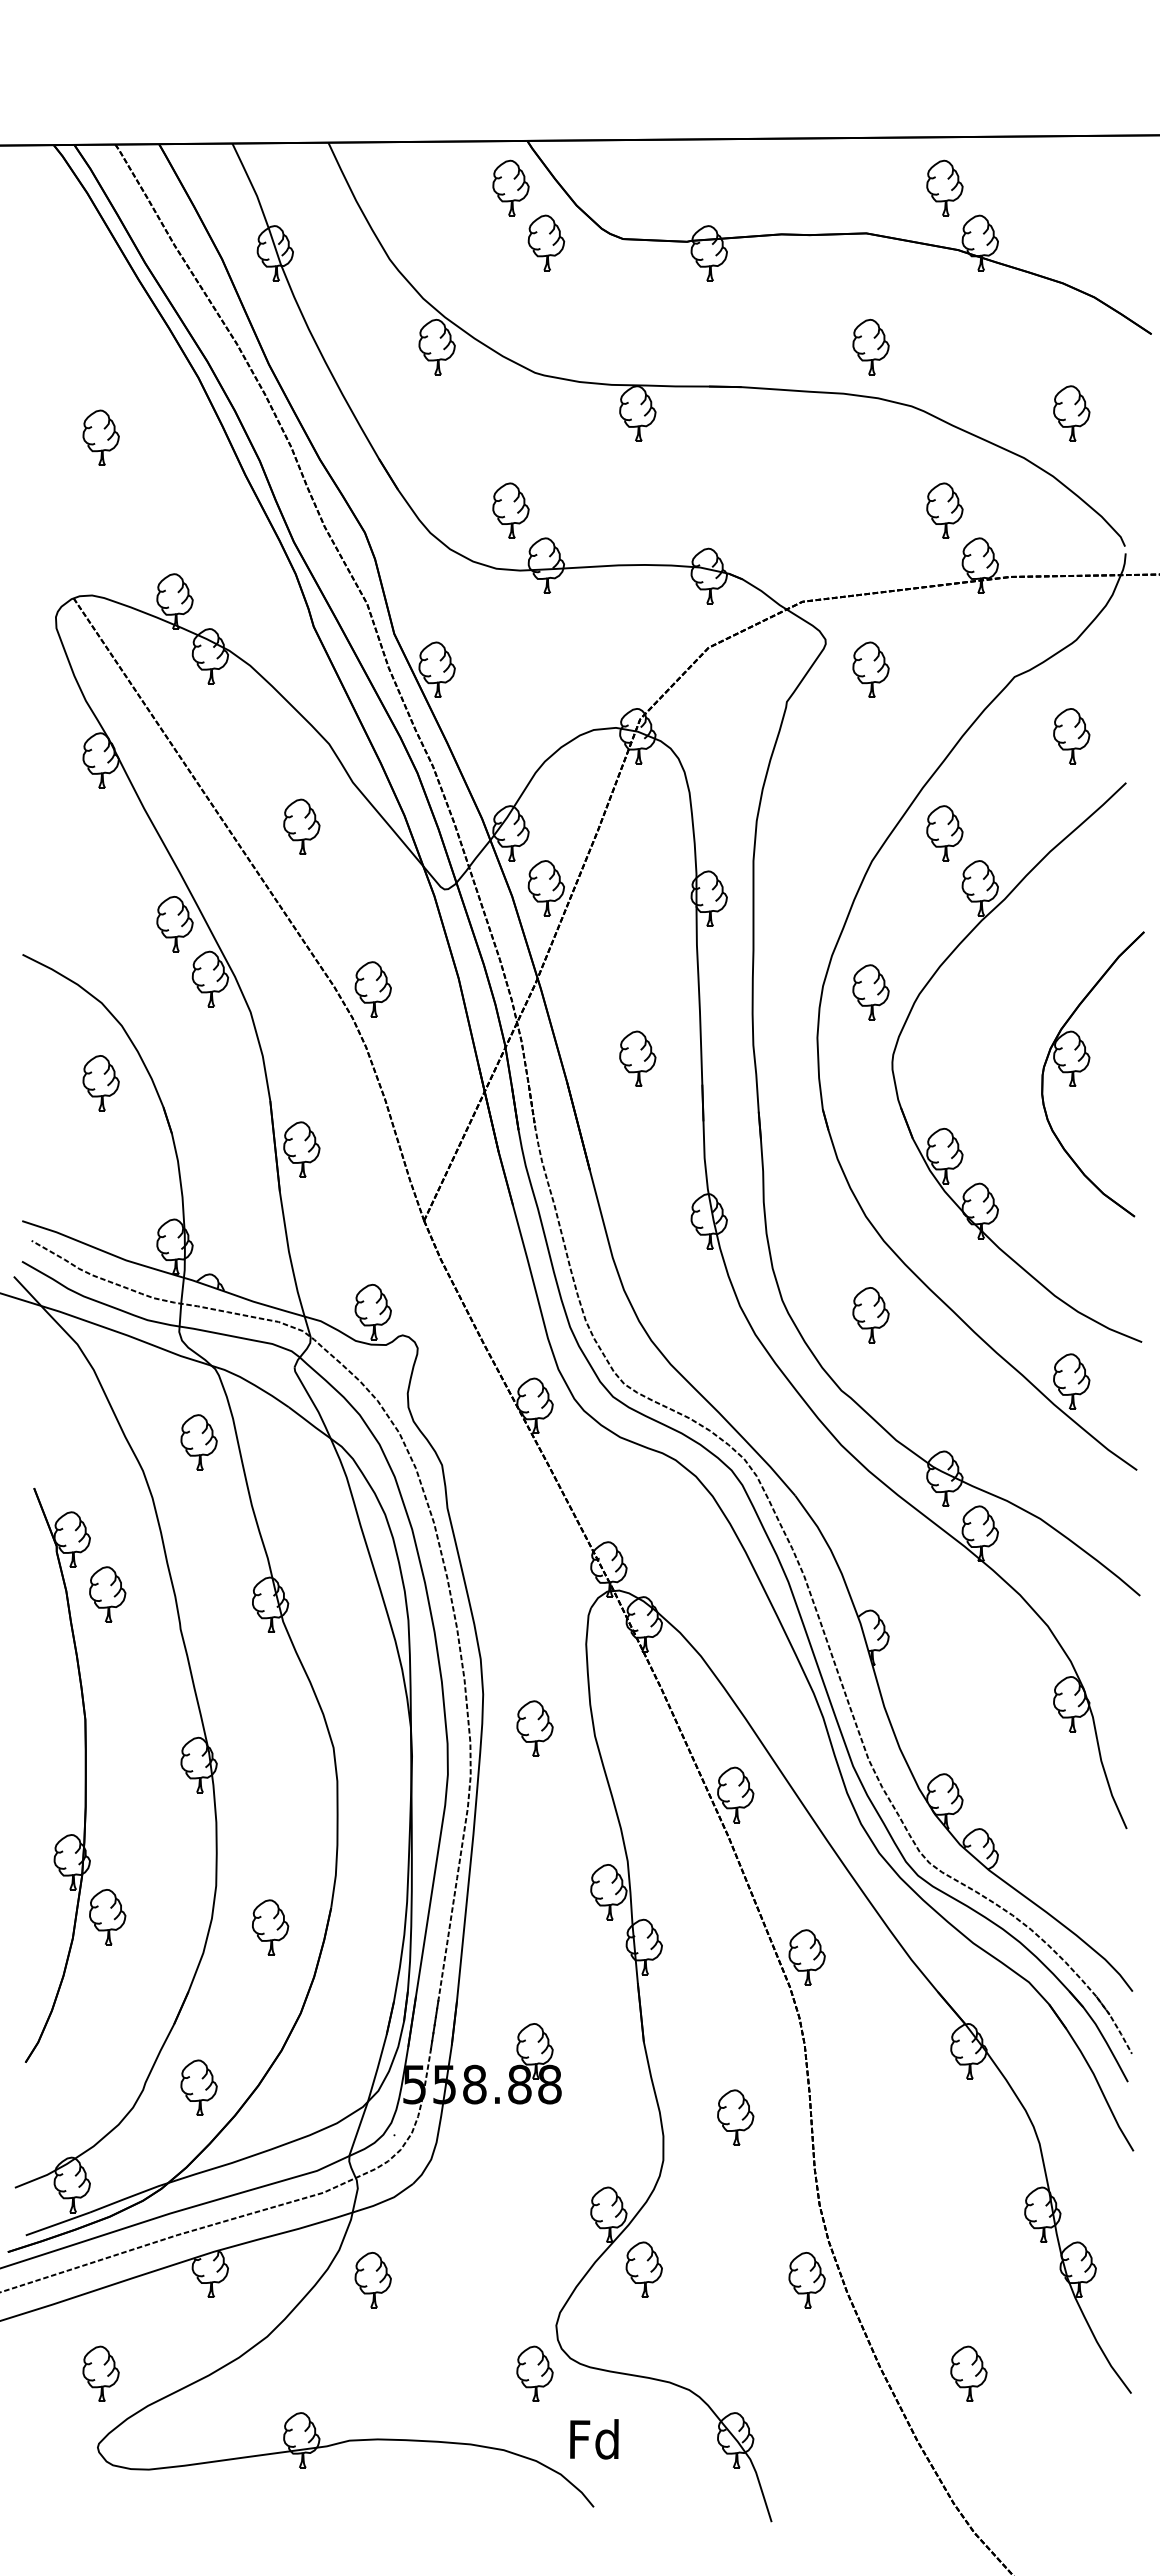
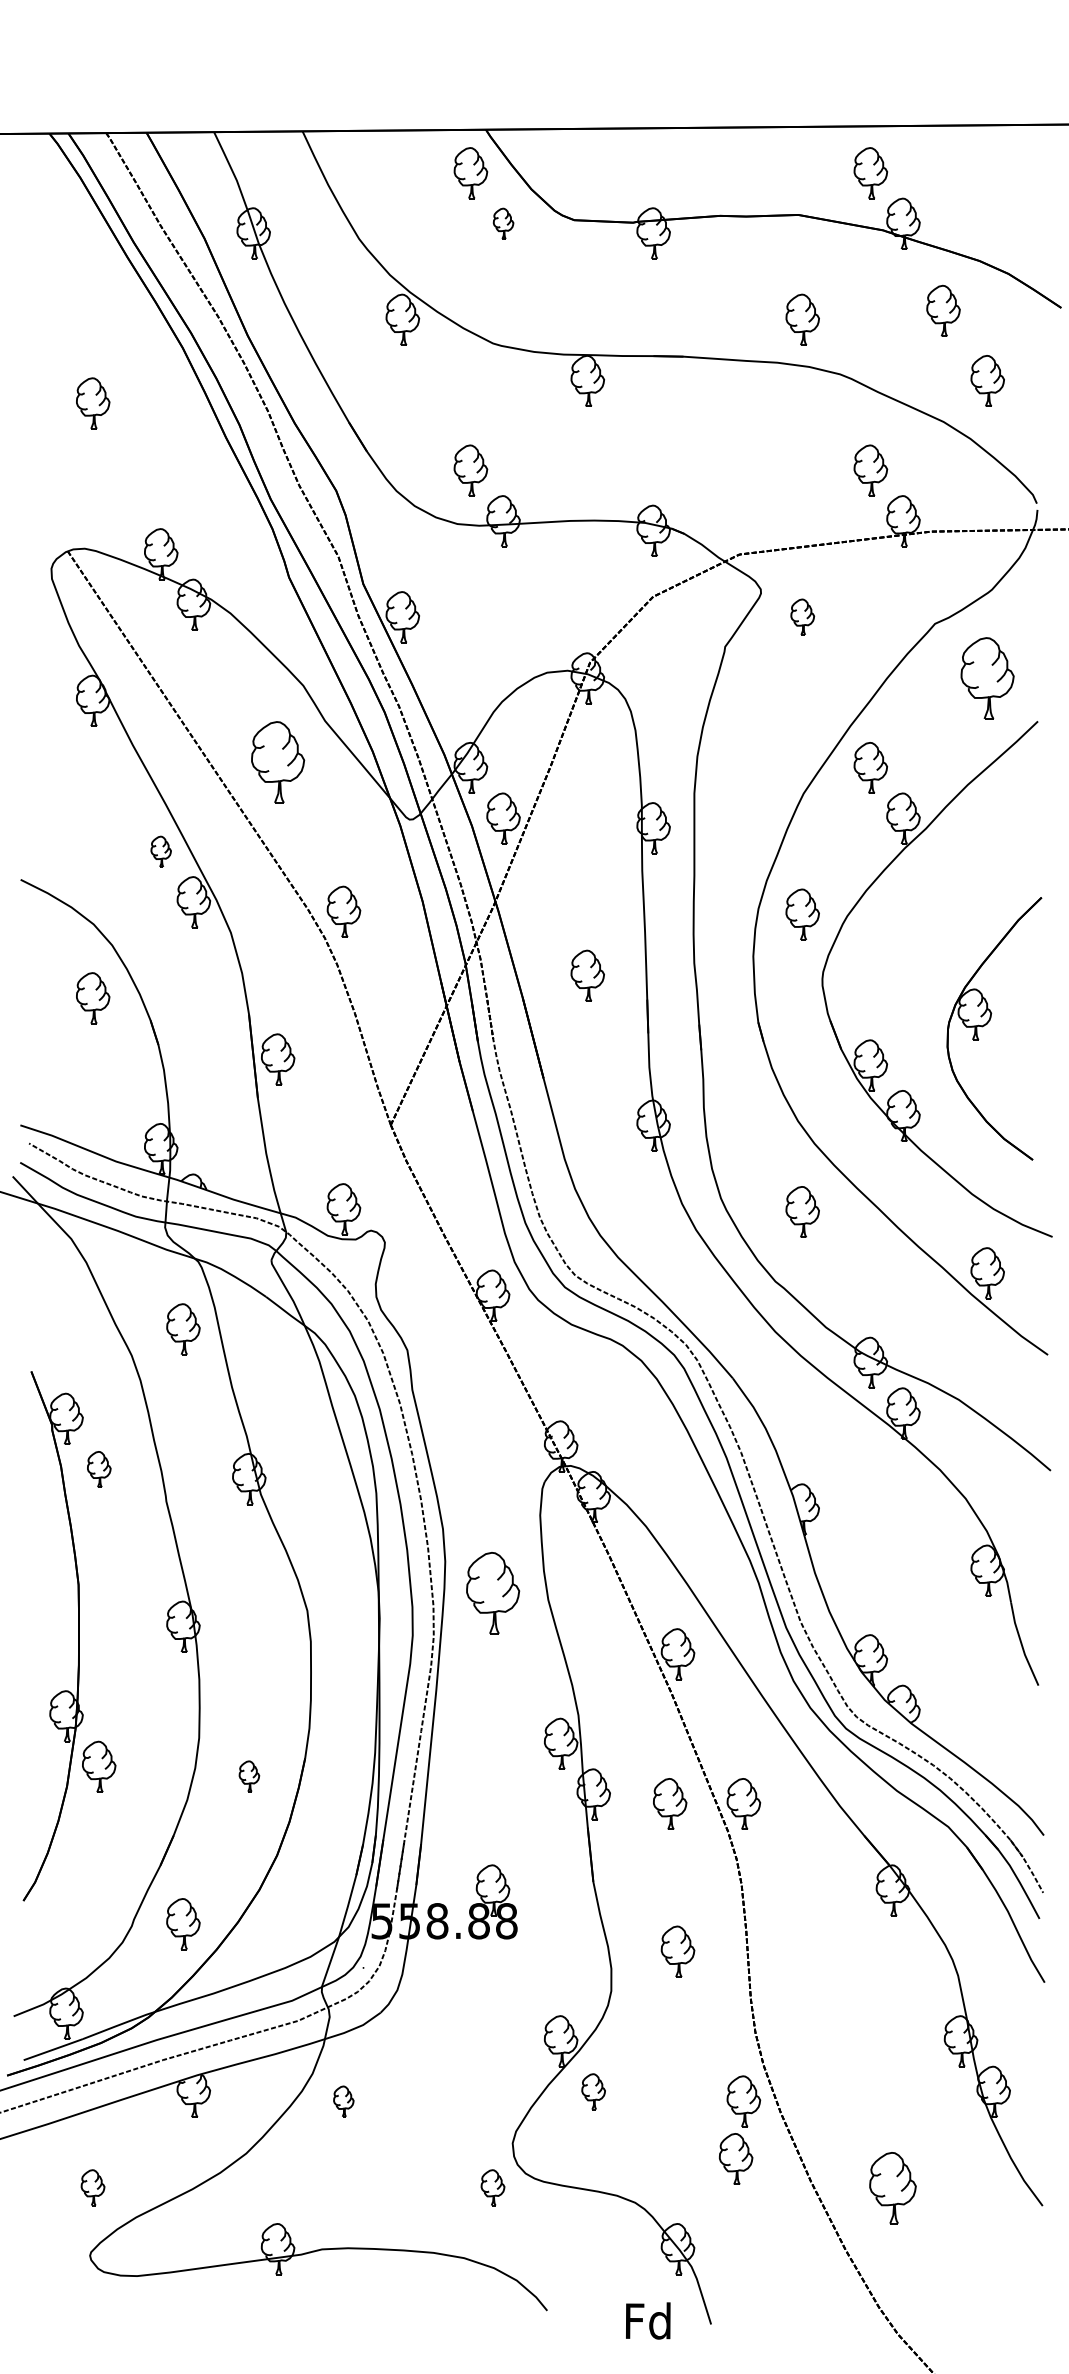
part: (546, 242) -> (503, 223), size x0.6
part: (1023, 337) -> (943, 310), added
part: (870, 669) -> (802, 616), size x0.7
part: (1071, 736) -> (987, 678), size x1.6
part: (301, 826) -> (277, 761), size x1.6
part: (174, 924) -> (160, 851), size x0.6
part: (1086, 1068) -> (988, 1023), moved
part: (107, 1594) -> (98, 1469), size x0.7
part: (534, 1728) -> (492, 1593), size x1.6
part: (270, 1927) -> (249, 1776), size x0.6
part: (726, 1957) -> (669, 1804), added
part: (643, 2269) -> (593, 2091), size x0.7
part: (372, 2280) -> (343, 2101), size x0.6
part: (798, 2342) -> (735, 2158), added
part: (100, 2373) -> (92, 2187), size x0.7
part: (534, 2373) -> (492, 2187), size x0.7
part: (968, 2373) -> (892, 2187), size x1.4
text: (594, 2439) -> (648, 2321), moved

